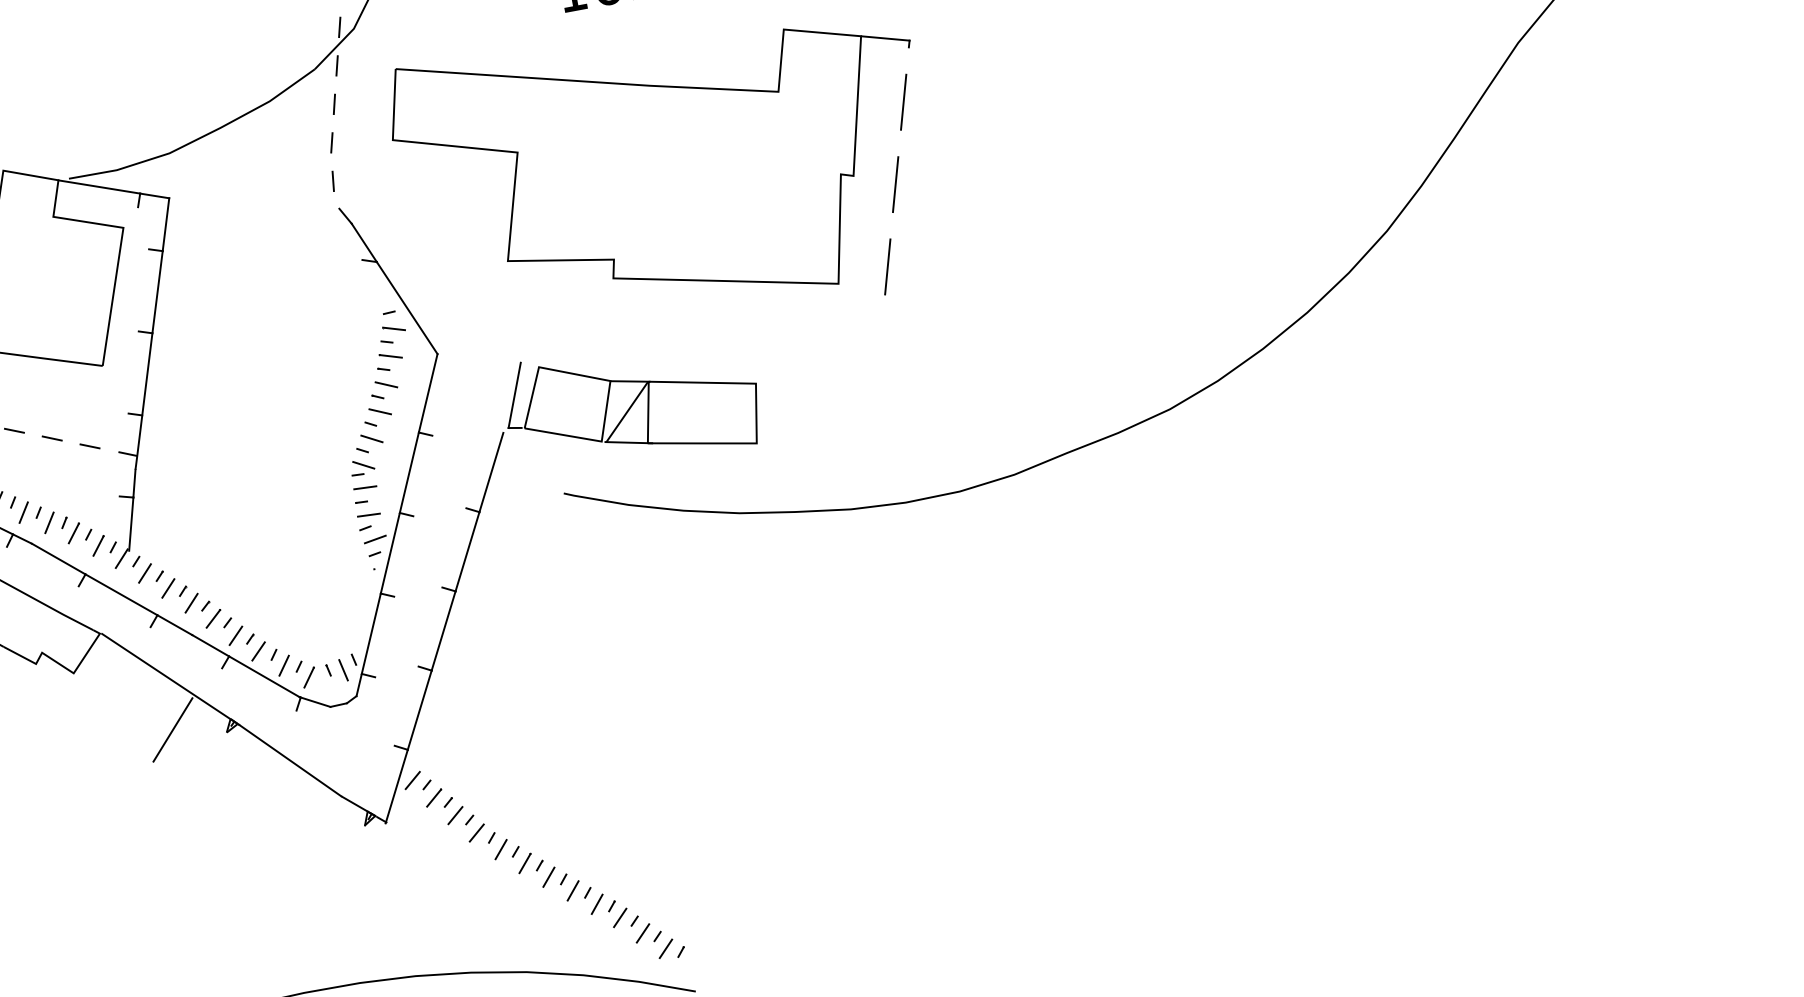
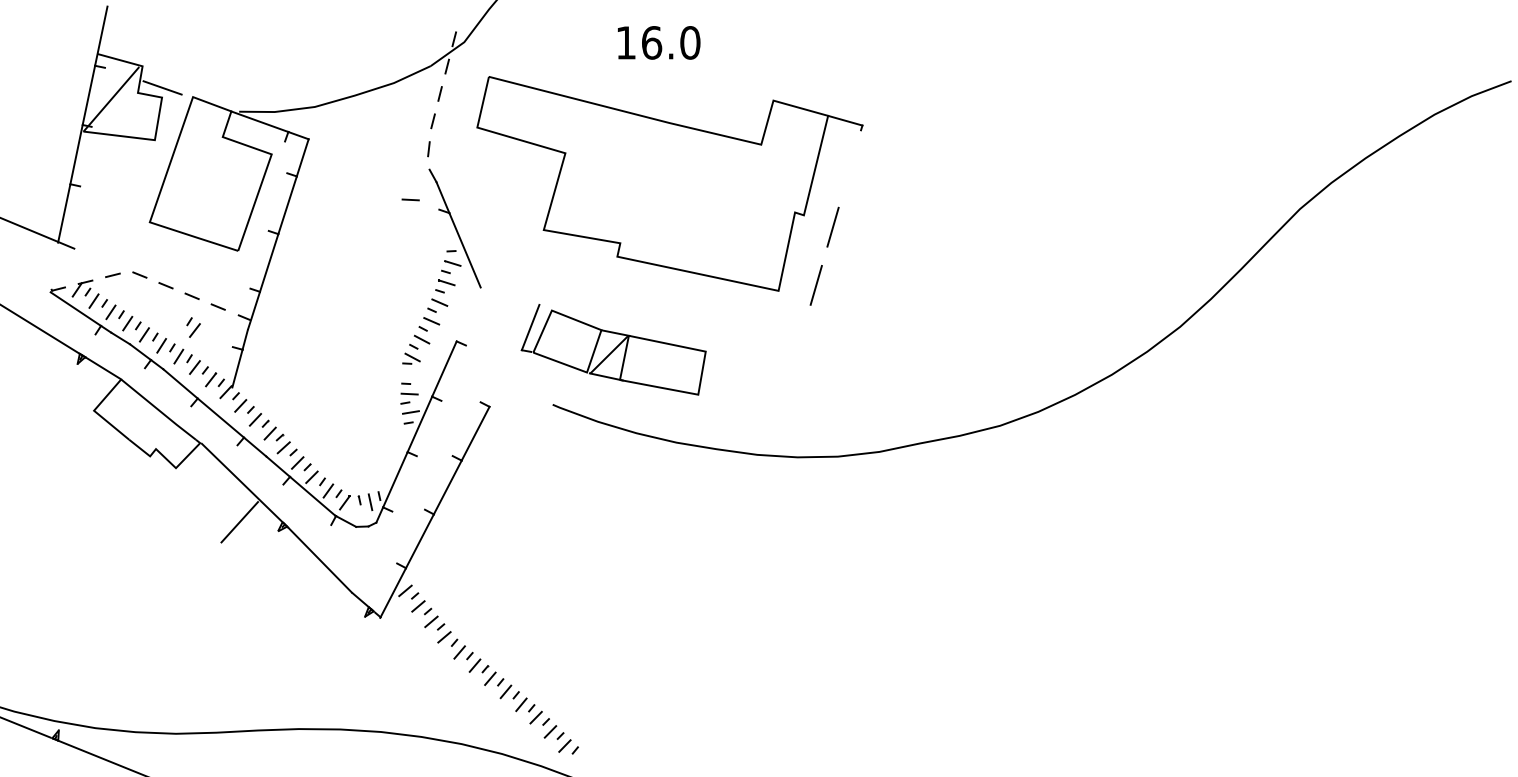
line: (902, 101) -> (849, 168), removed
line: (427, 393) -> (468, 314), removed
line: (491, 471) -> (503, 379), removed
part: (61, 480) -> (193, 327), added
line: (364, 487) -> (410, 199), moved

